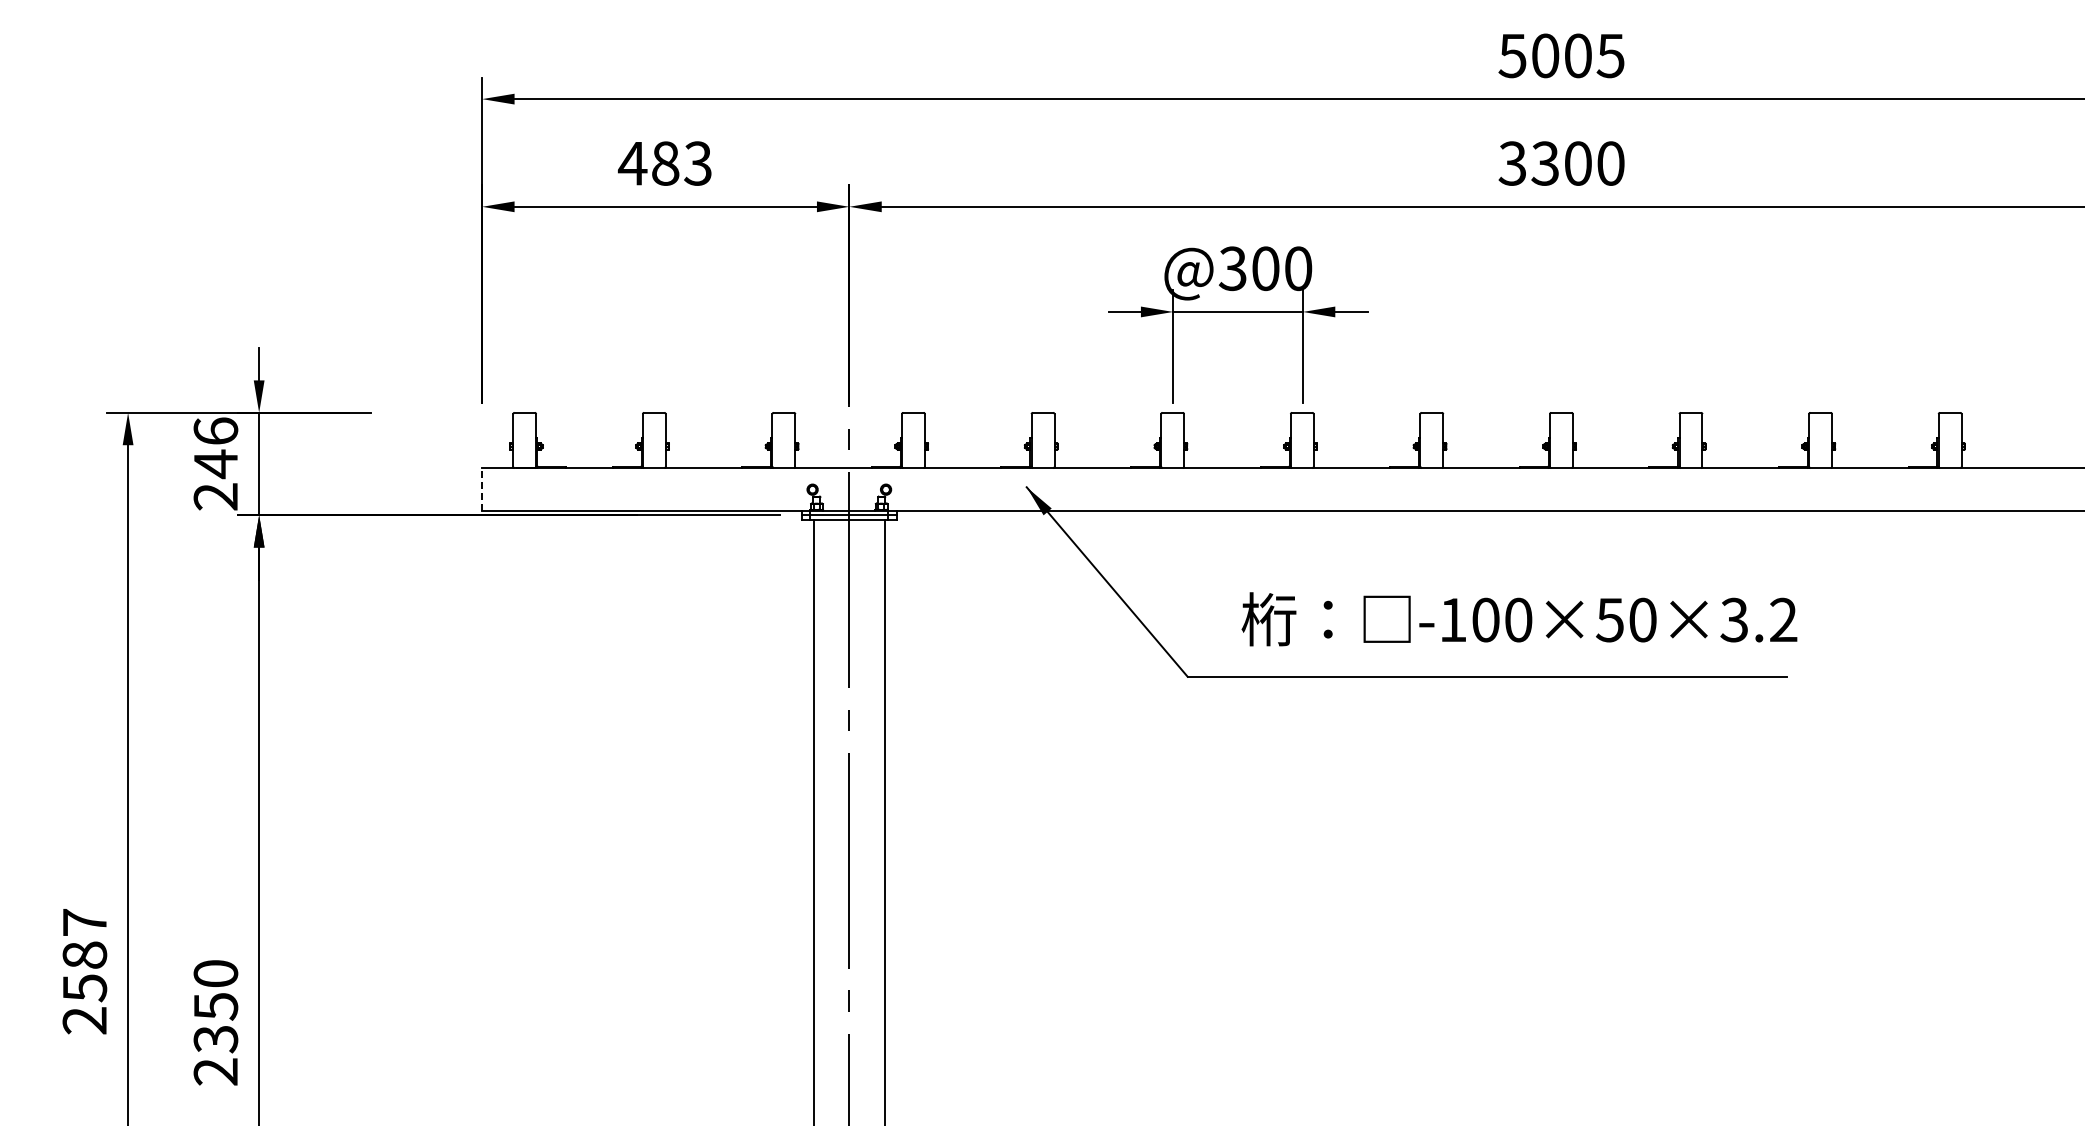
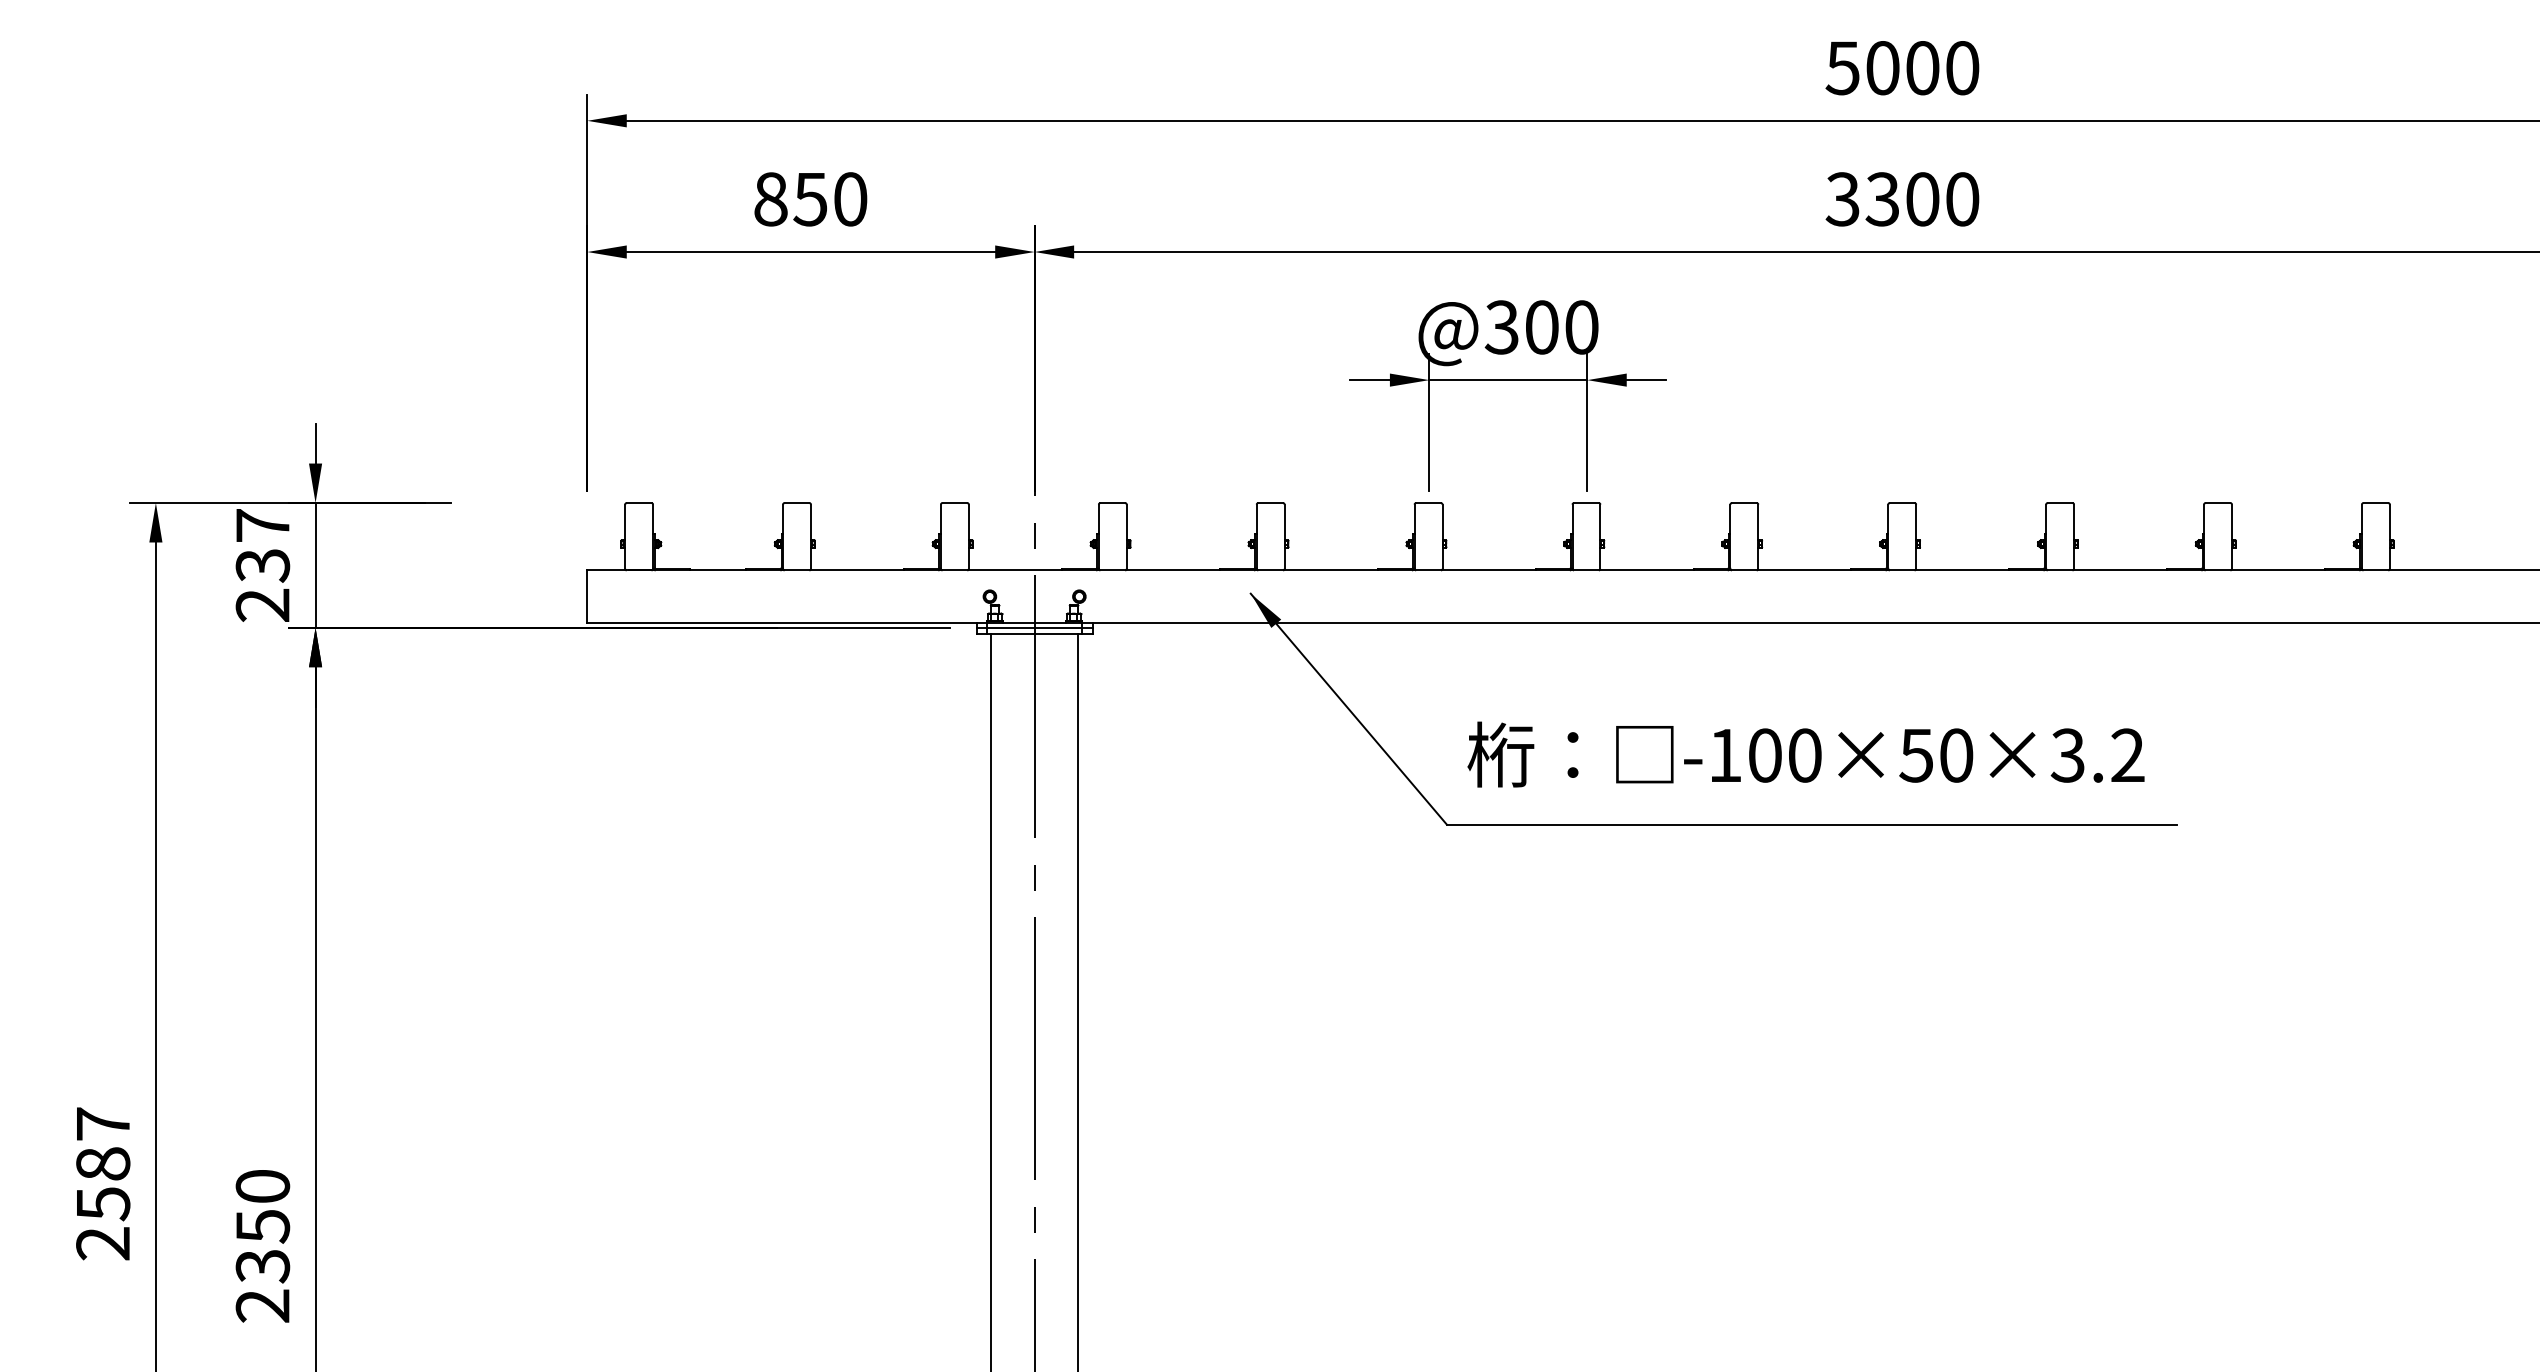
text: (1610, 55) -> (1962, 67), 5005 -> 5000
text: (664, 163) -> (809, 199), 483 -> 850
text: (215, 448) -> (262, 546), 246 -> 237
line: (482, 489) -> (587, 596), dashed -> solid
text: (1519, 619) -> (1806, 754), moved

